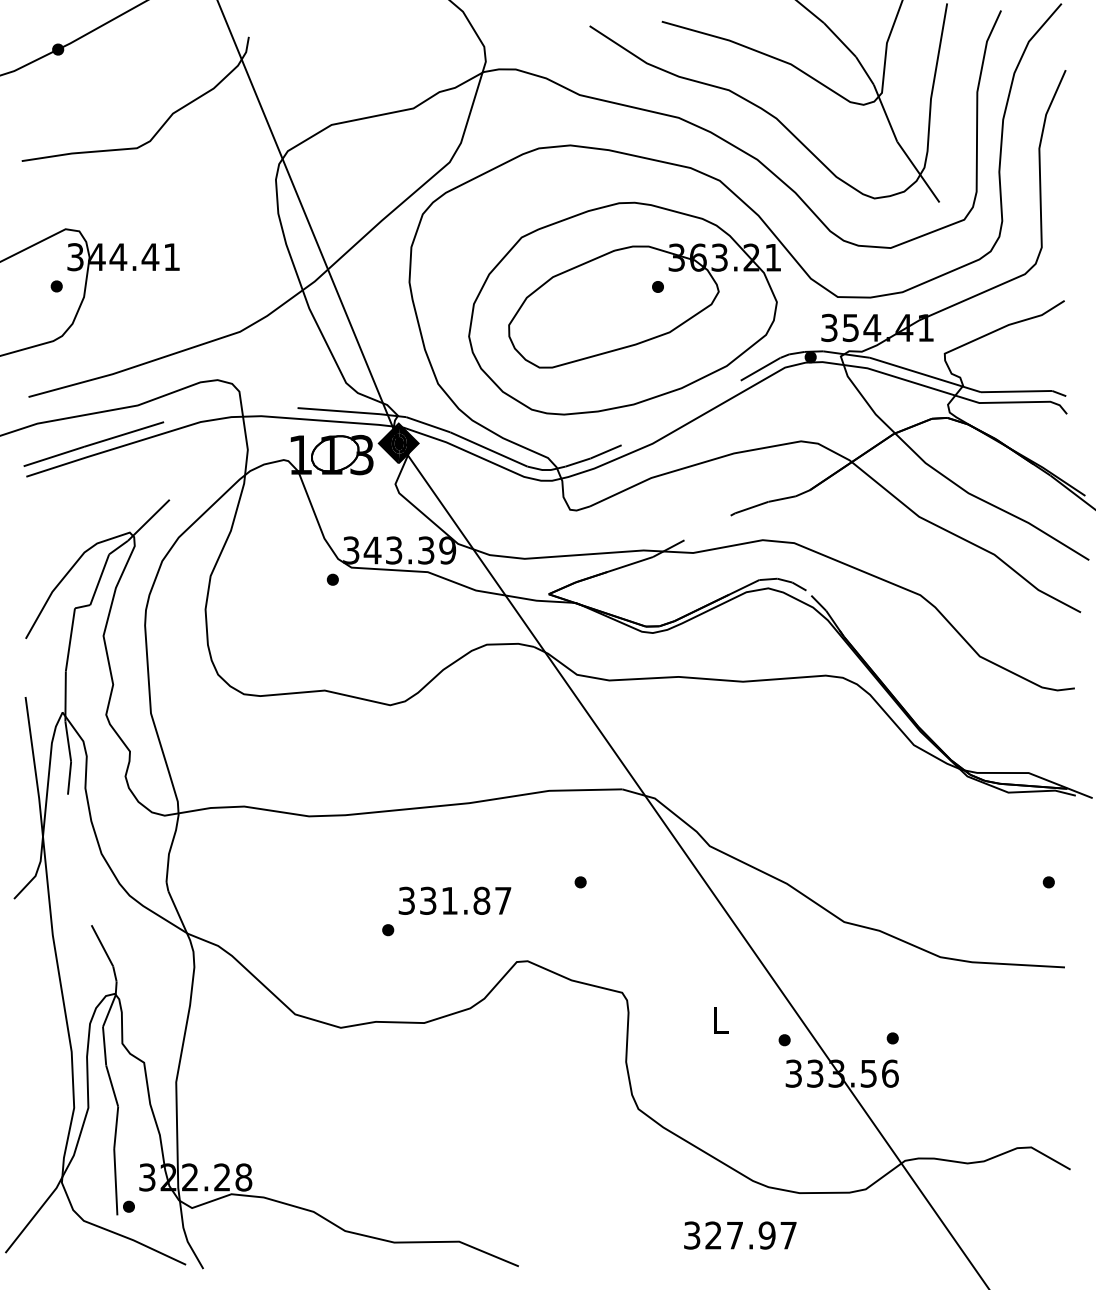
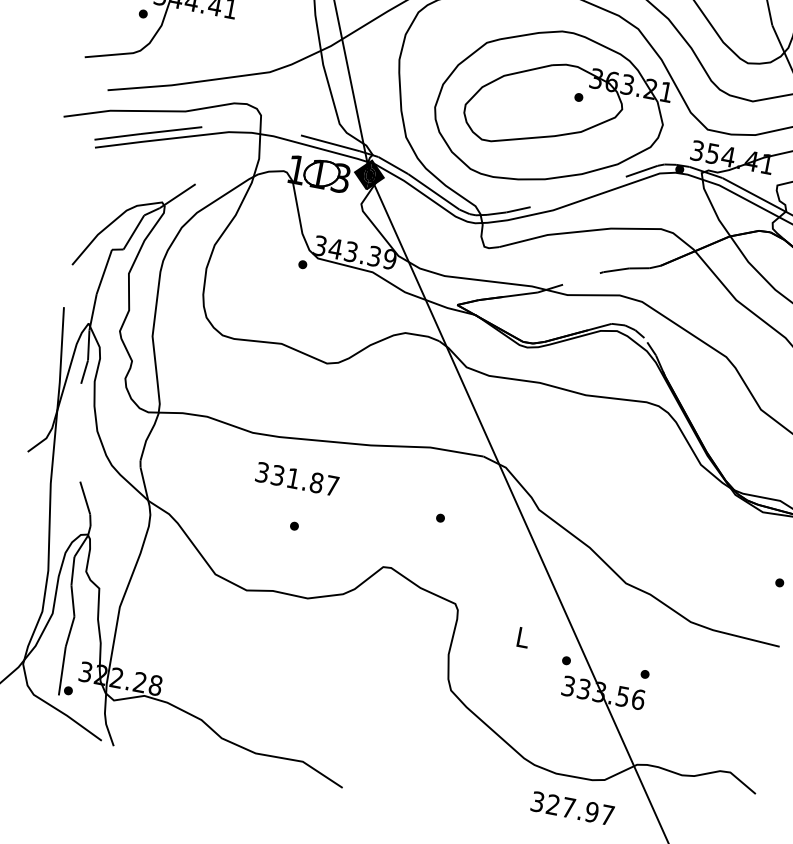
text: (454, 900) -> (296, 478), moved
text: (740, 1235) -> (572, 808), moved

